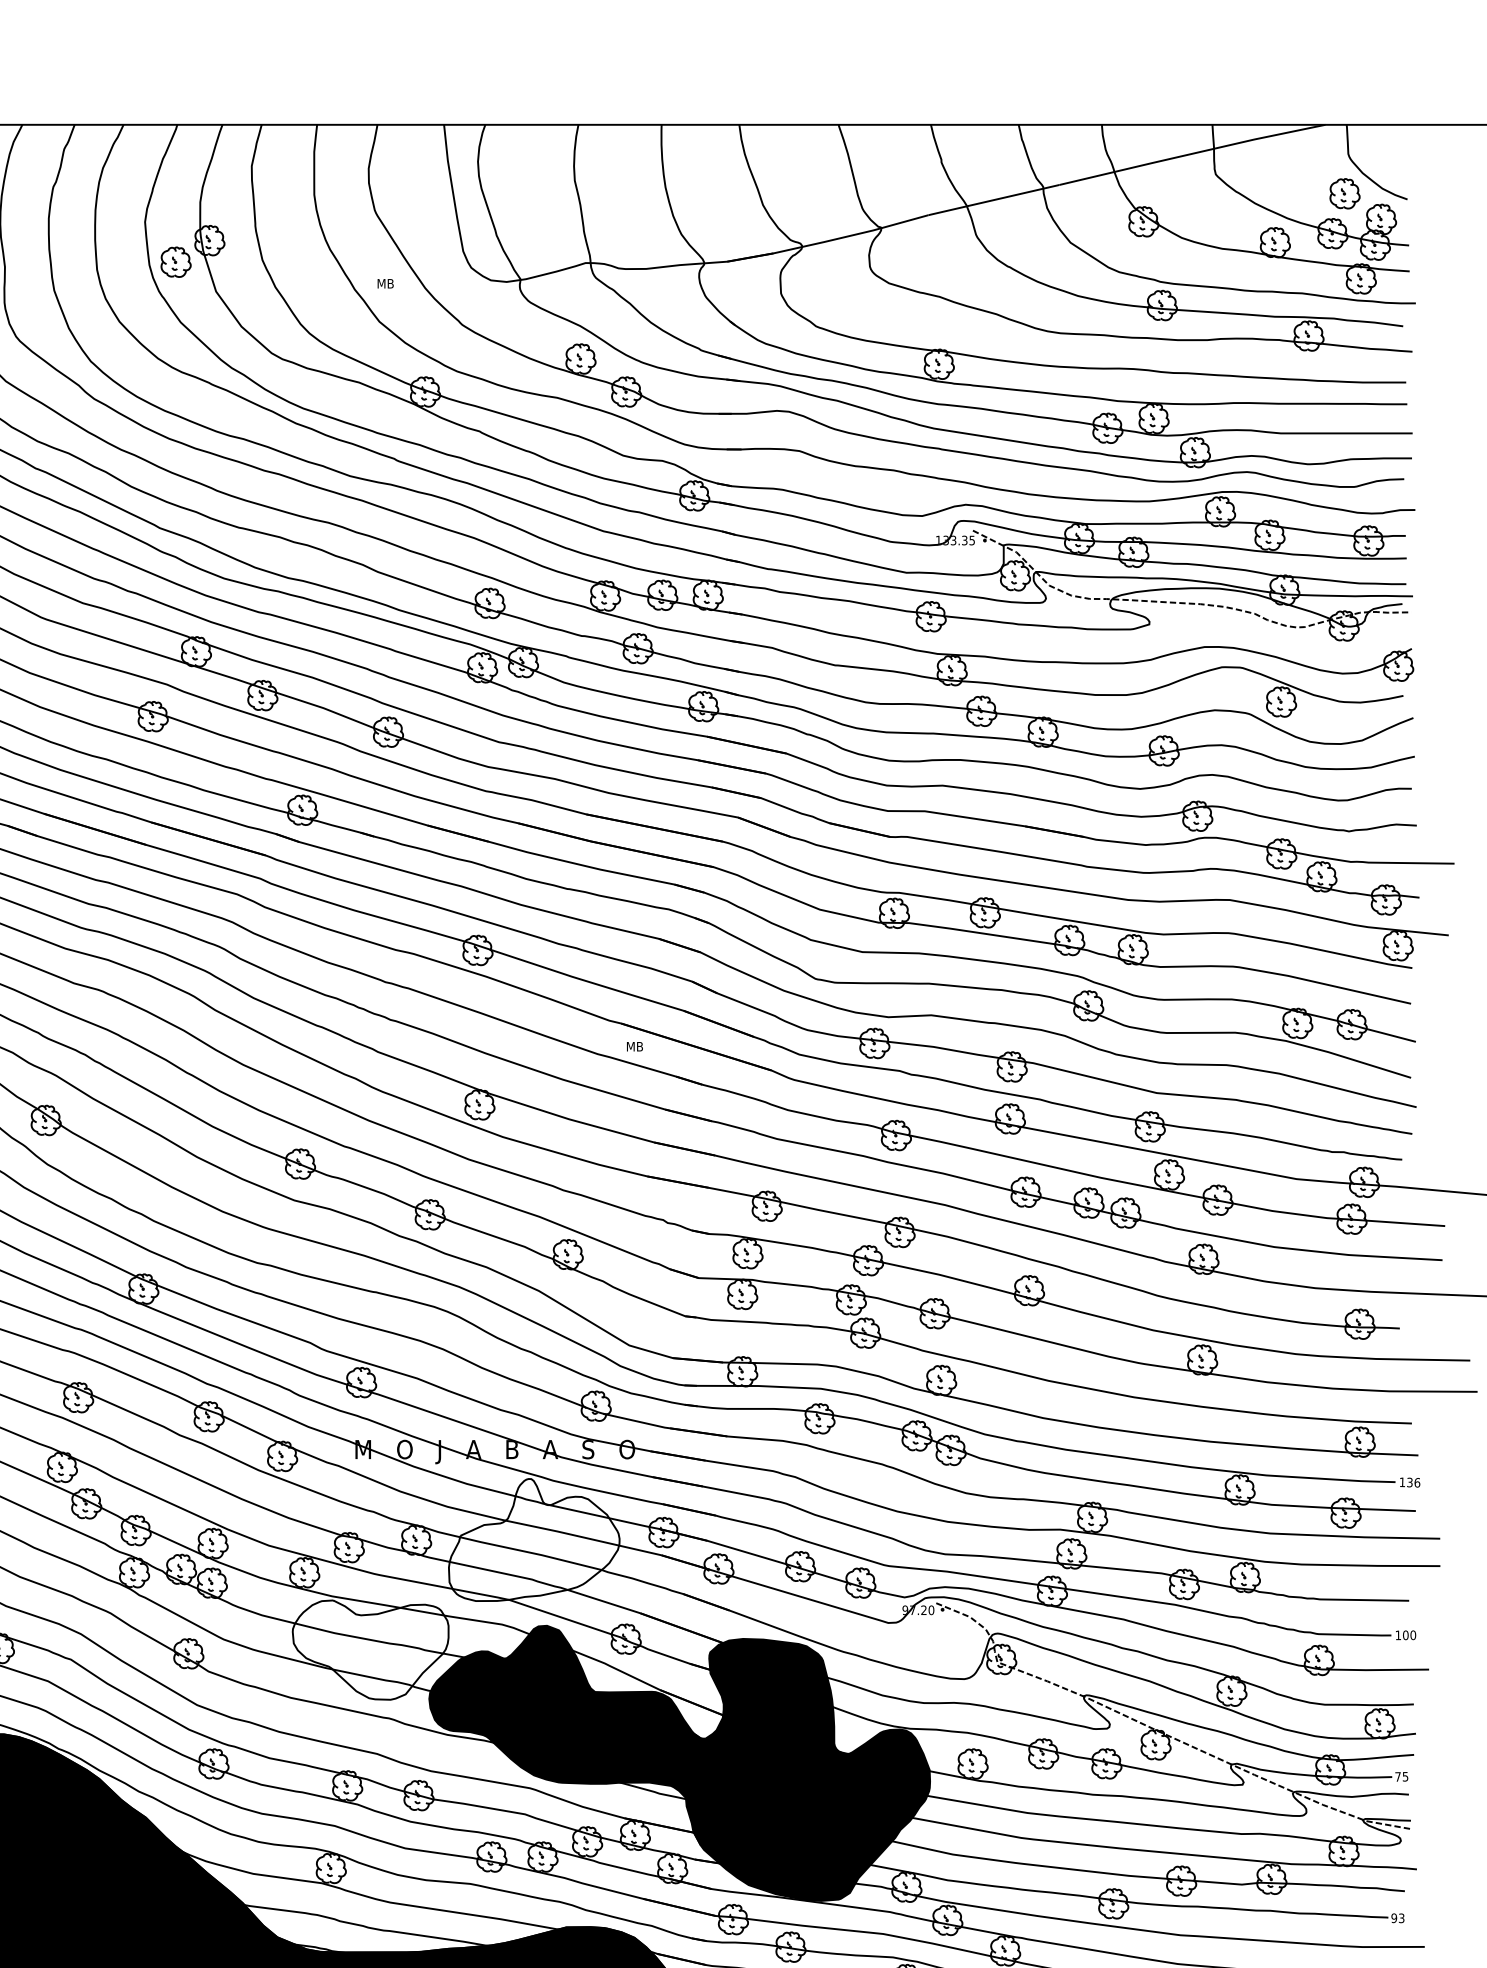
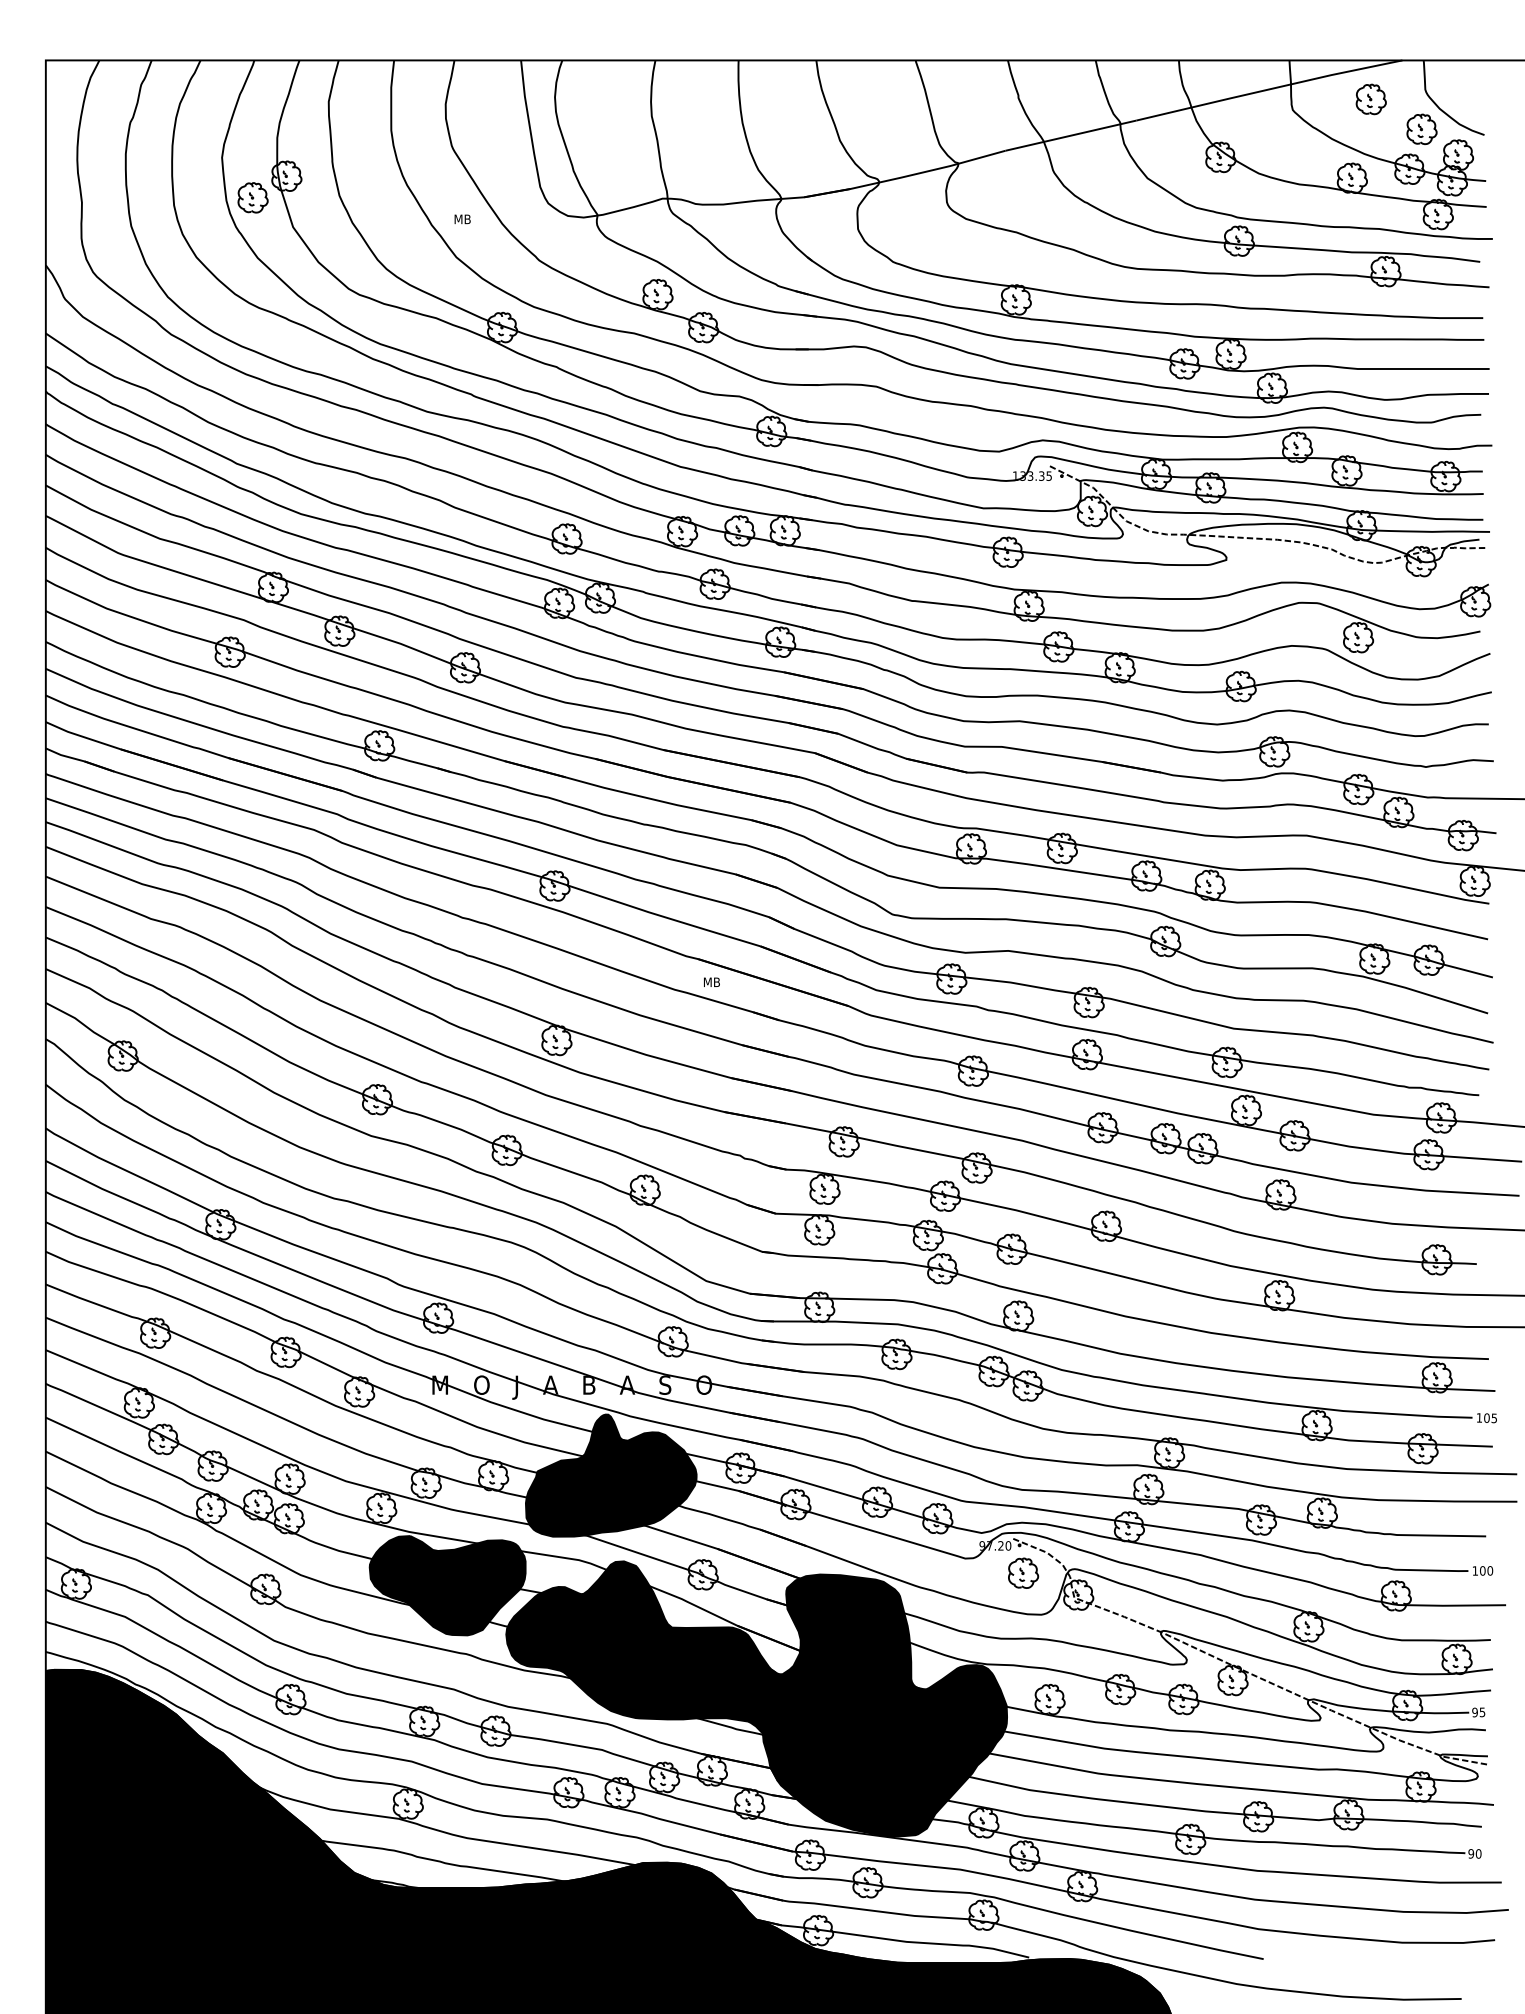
part: (1293, 163) -> (1370, 99), added
text: (1413, 1482) -> (1490, 1418), 136 -> 105
fill: (533, 1539) -> (610, 1475), added
part: (946, 1636) -> (1023, 1572), added
fill: (370, 1649) -> (447, 1585), added
text: (1397, 1776) -> (1474, 1712), 75 -> 95
text: (1401, 1917) -> (1478, 1853), 93 -> 90

